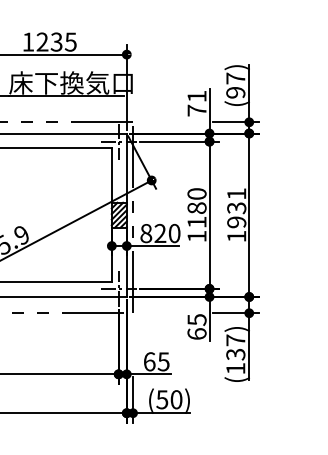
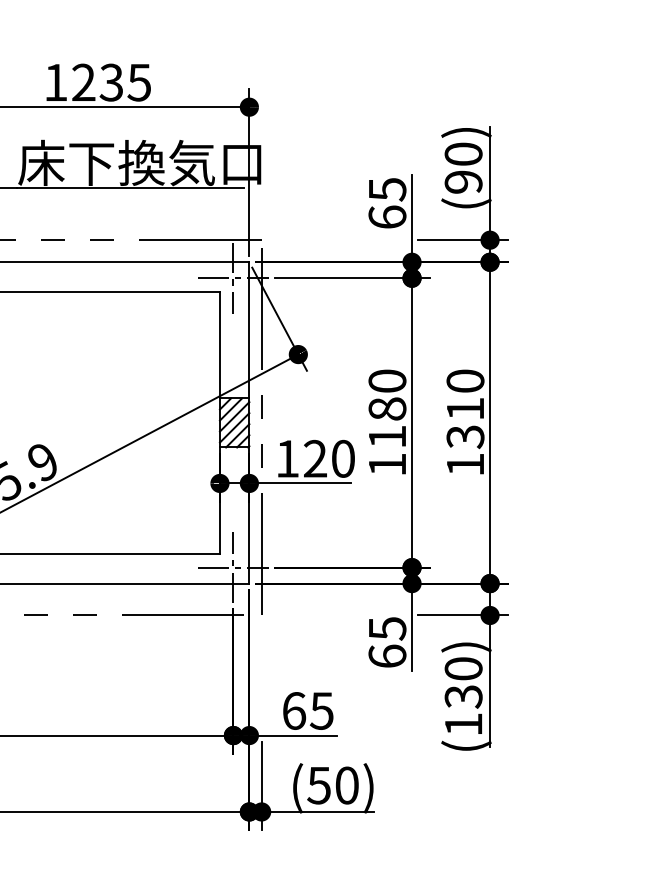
text: (235, 78) -> (463, 154), (97) -> (90)
text: (196, 103) -> (386, 203), 71 -> 65
text: (236, 208) -> (464, 409), 1931 -> 1310
text: (146, 233) -> (288, 458), 820 -> 120
text: (235, 340) -> (463, 669), (137) -> (130)

